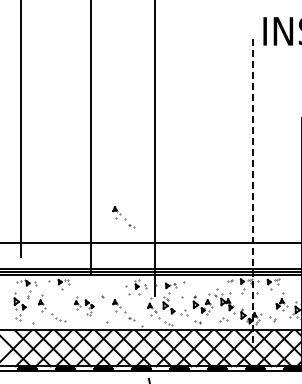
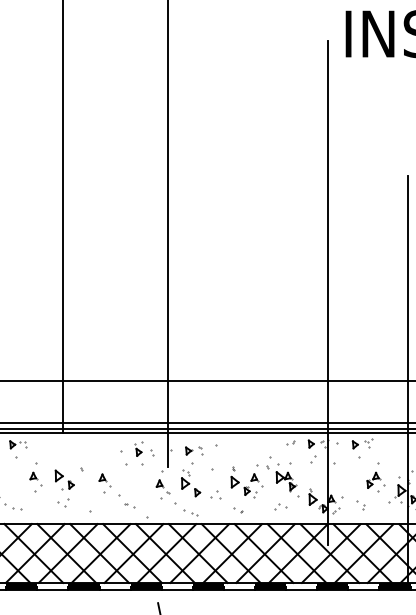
line: (252, 189) -> (327, 293), dashed -> solid
part: (123, 217) -> (116, 339), removed
part: (84, 306) -> (52, 484), size x1.43

